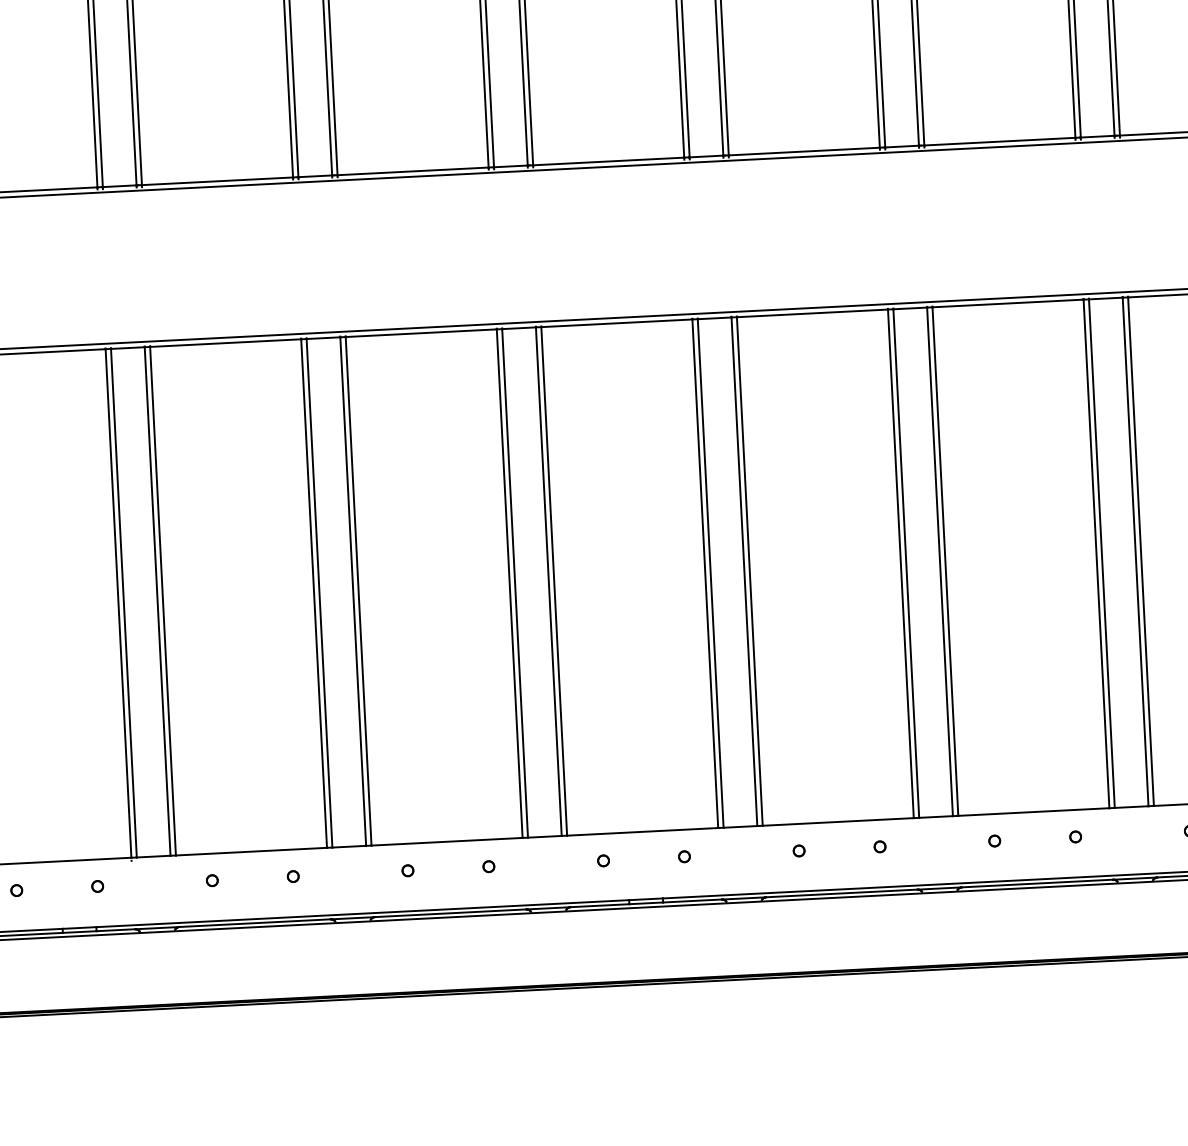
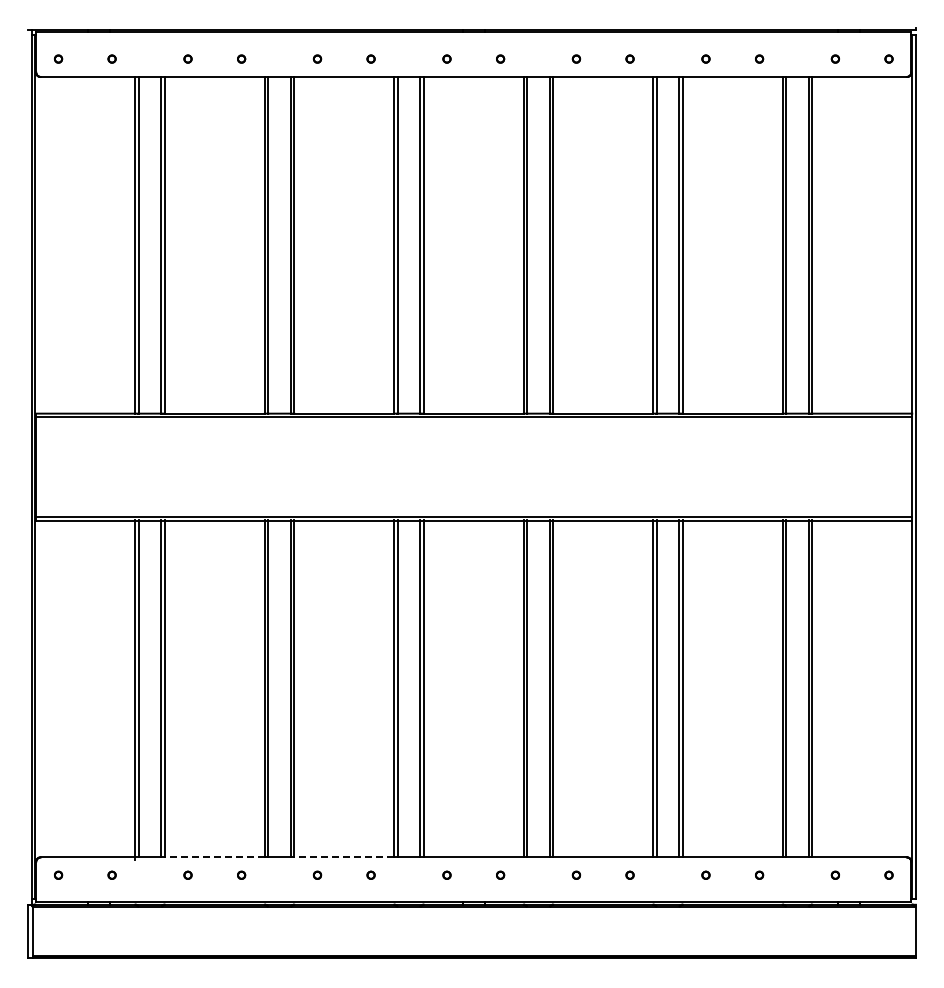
line: (445, 841) -> (343, 857), solid -> dashed
line: (250, 851) -> (214, 857), solid -> dashed

